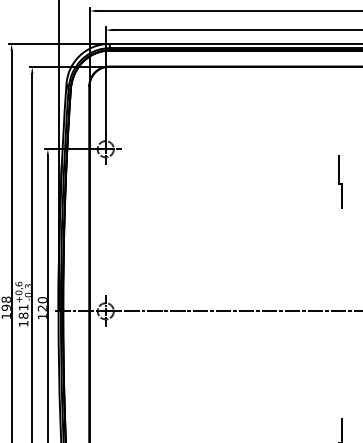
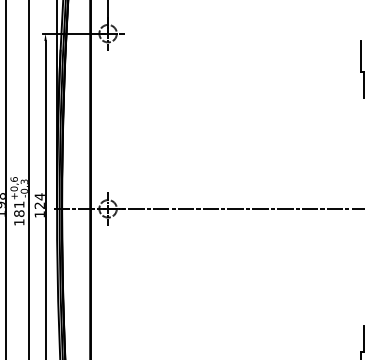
text: (41, 299) -> (38, 196), 120 -> 124

